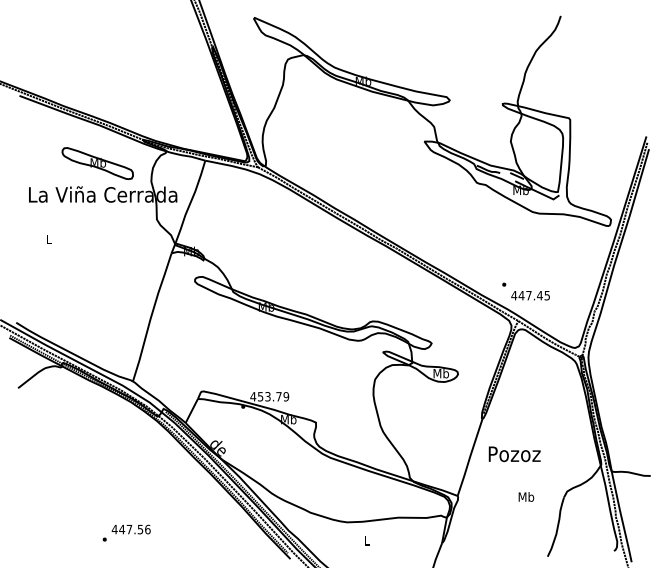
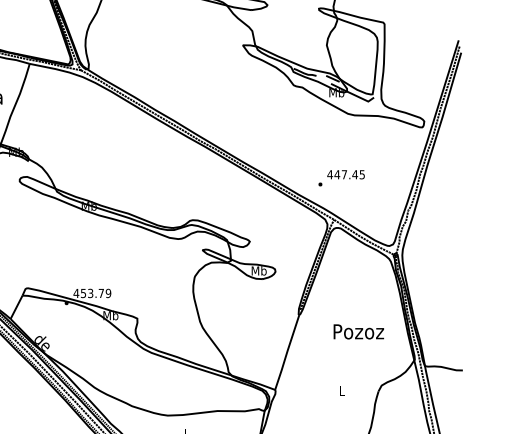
text: (530, 295) -> (345, 174), moved
text: (514, 454) -> (358, 332), moved
text: (526, 496) -> (342, 390), Mb -> L

